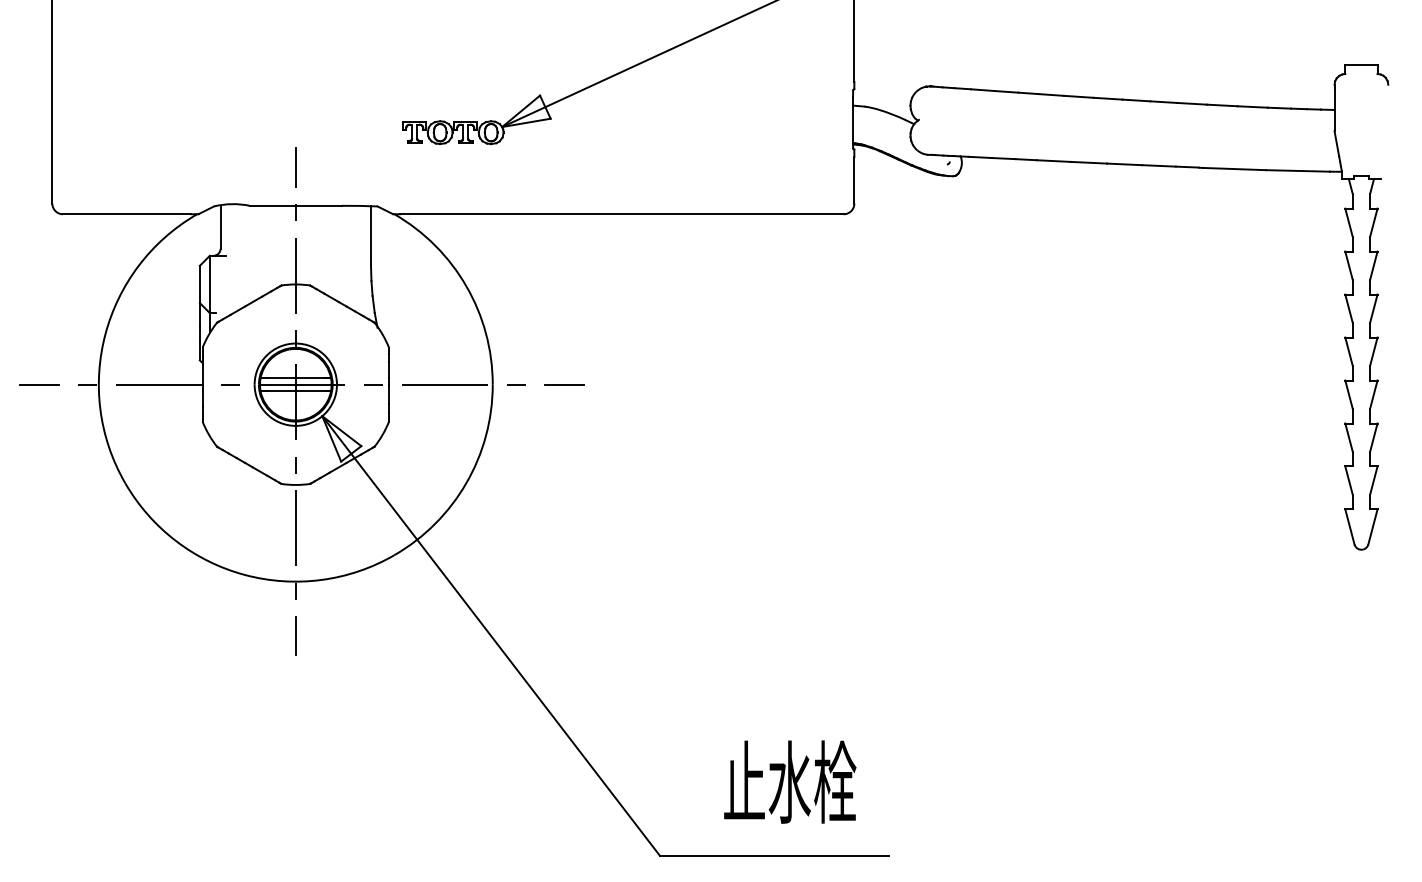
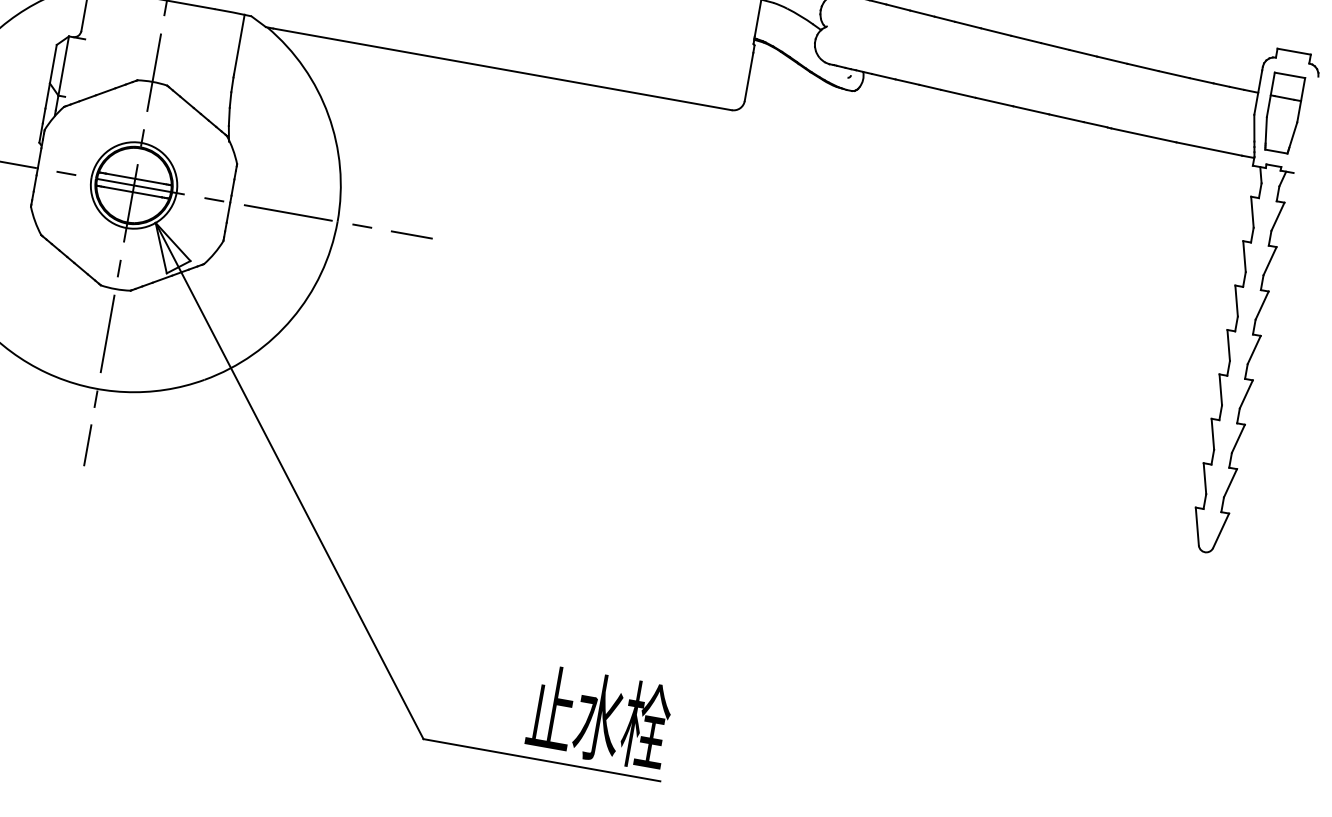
part: (1360, 124) -> (1282, 112), added
text: (790, 781) -> (599, 717), moved

